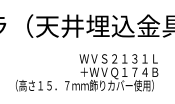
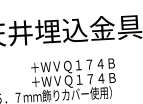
text: (118, 59) -> (71, 66), ＷＶＳ２１３１Ｌ -> ＋ＷＶＱ１７４Ｂ

